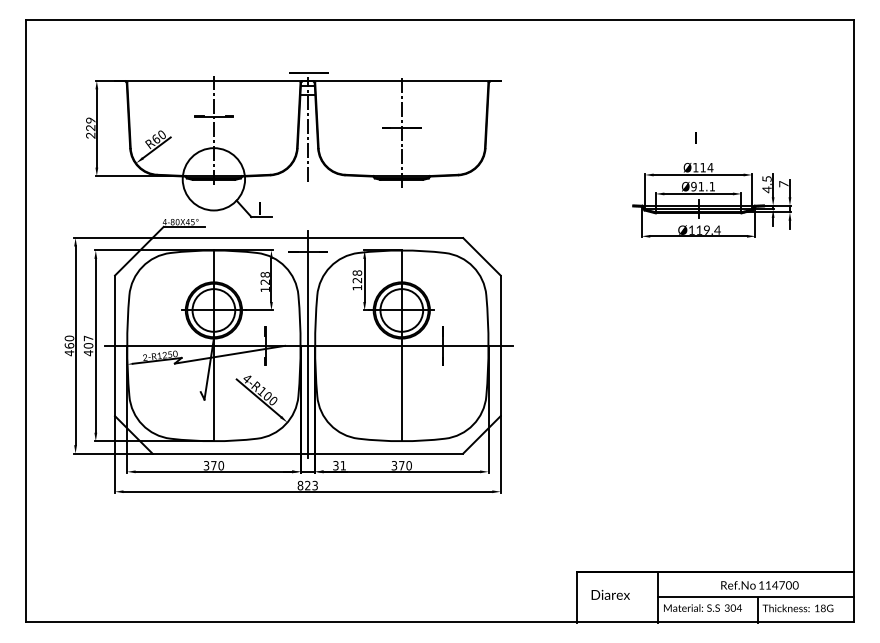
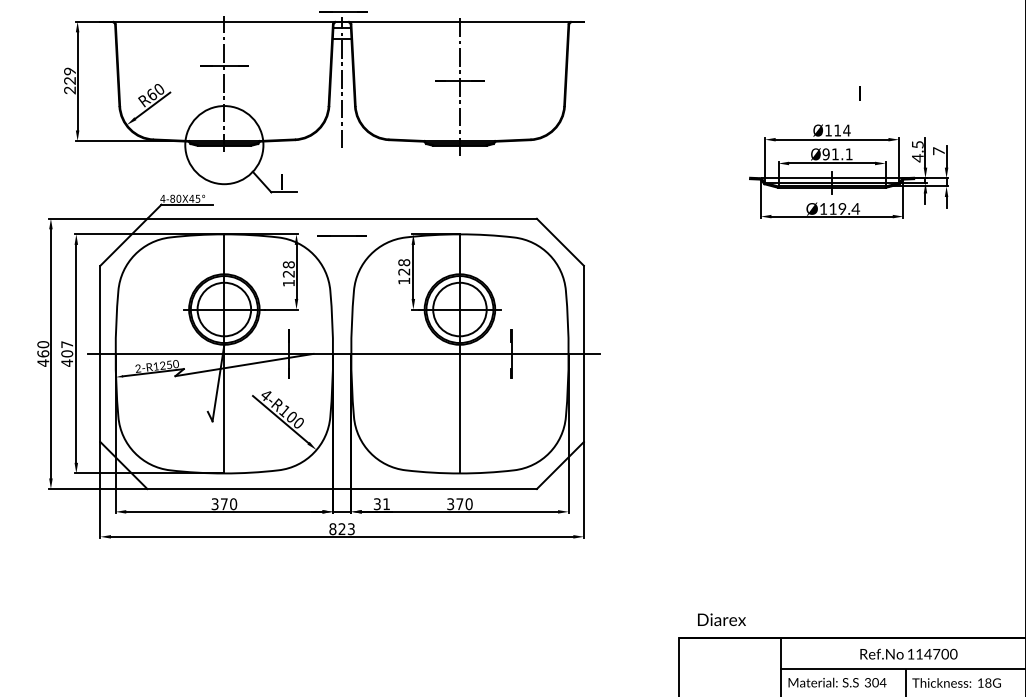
text: (695, 137) -> (859, 92), moved
line: (307, 344) -> (341, 352), removed
text: (610, 594) -> (721, 619), moved

